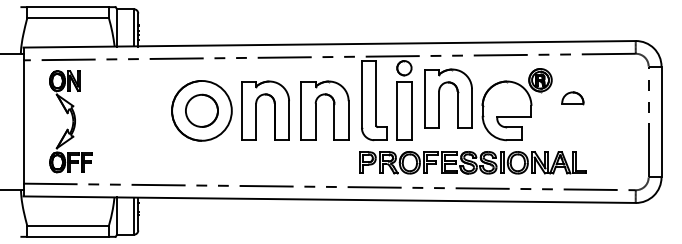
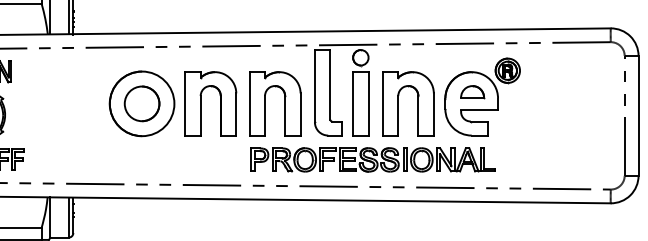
part: (439, 98) -> (398, 103), moved
part: (572, 98) -> (472, 92), moved
part: (472, 162) -> (372, 159), moved

